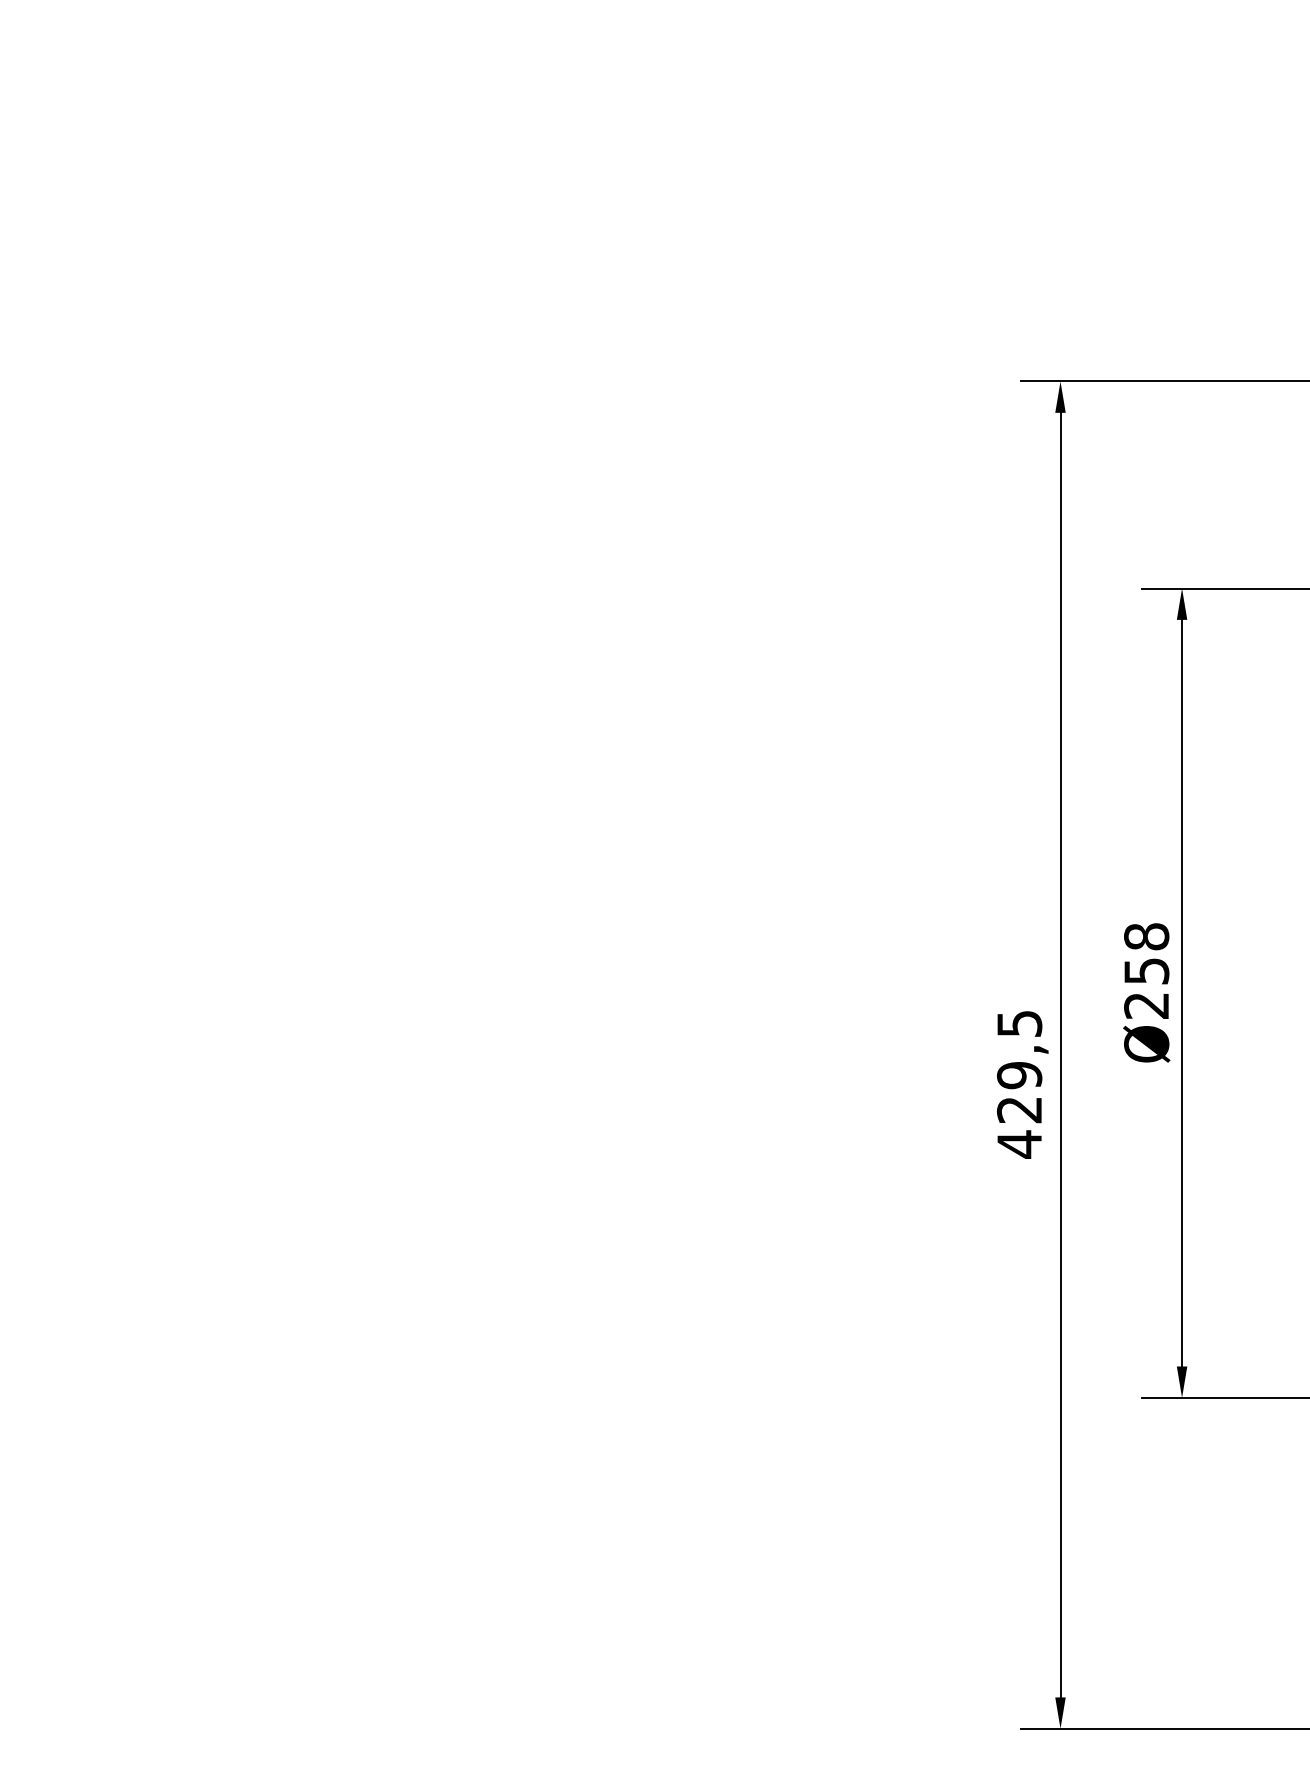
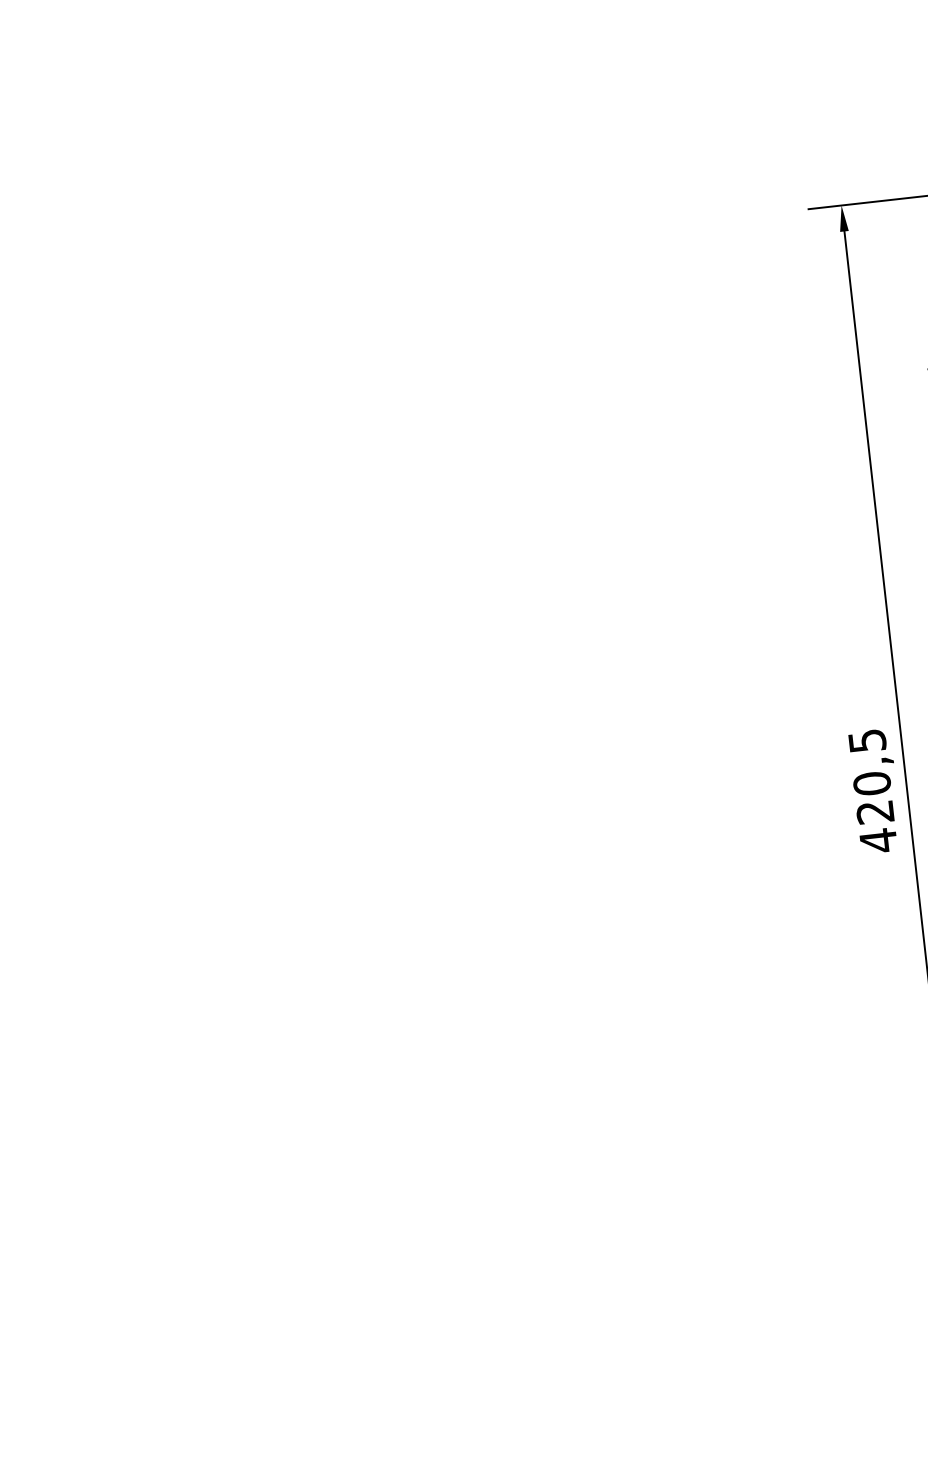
text: (1019, 1075) -> (872, 783), 429,5 -> 420,5

